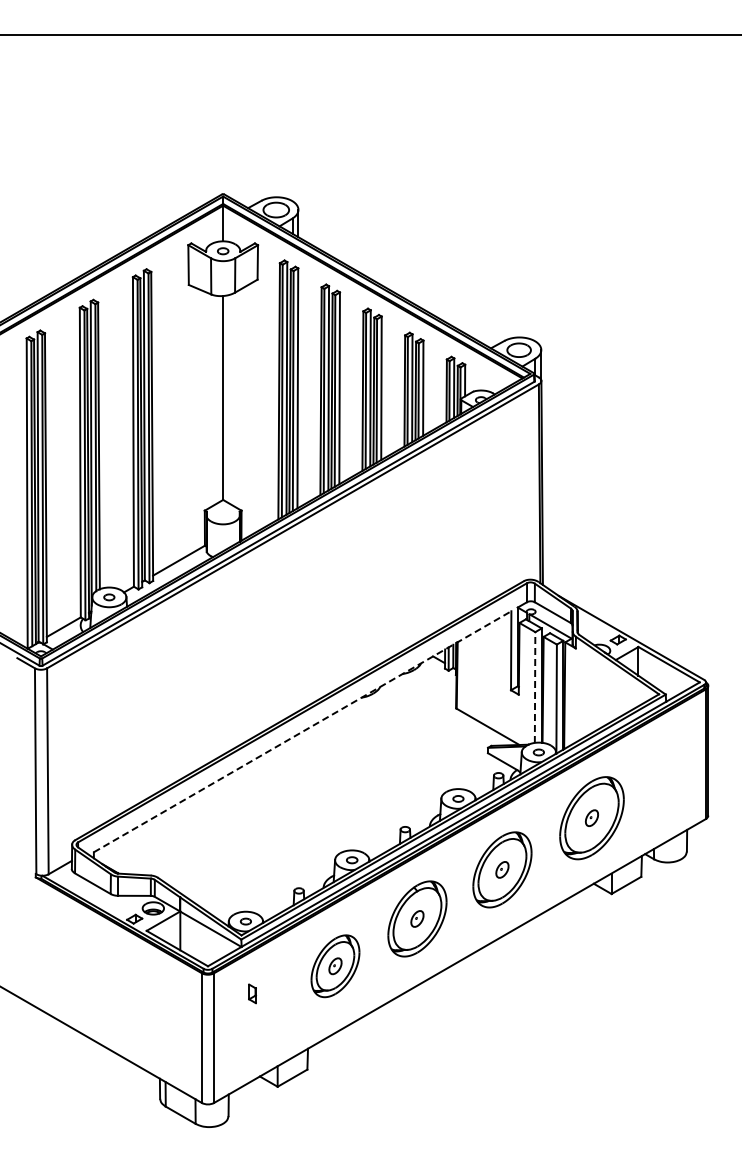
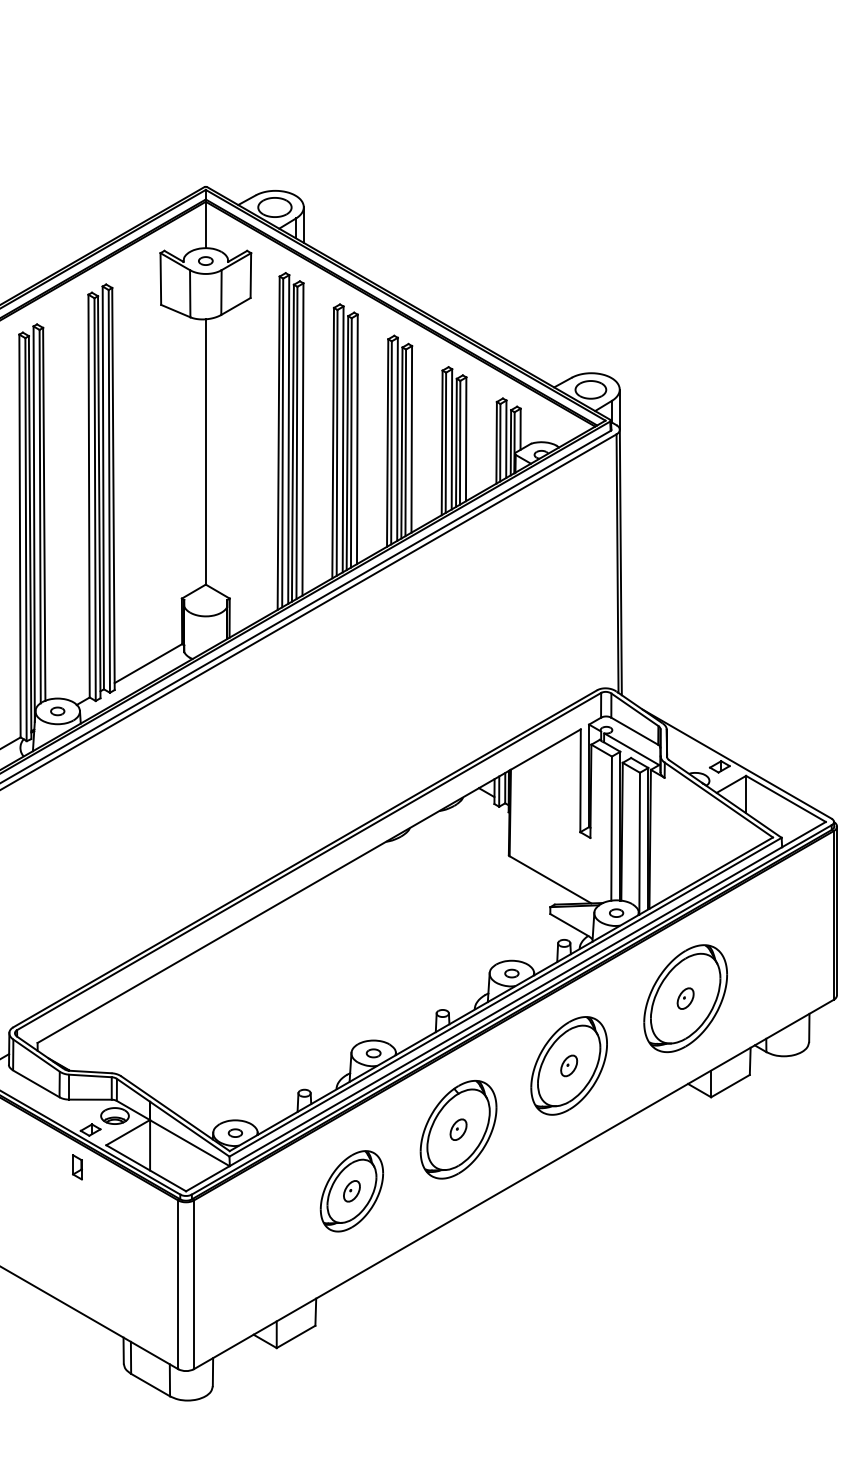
line: (535, 687) -> (612, 828), dashed -> solid
line: (303, 731) -> (310, 885), dashed -> solid
part: (252, 993) -> (77, 1166), moved

